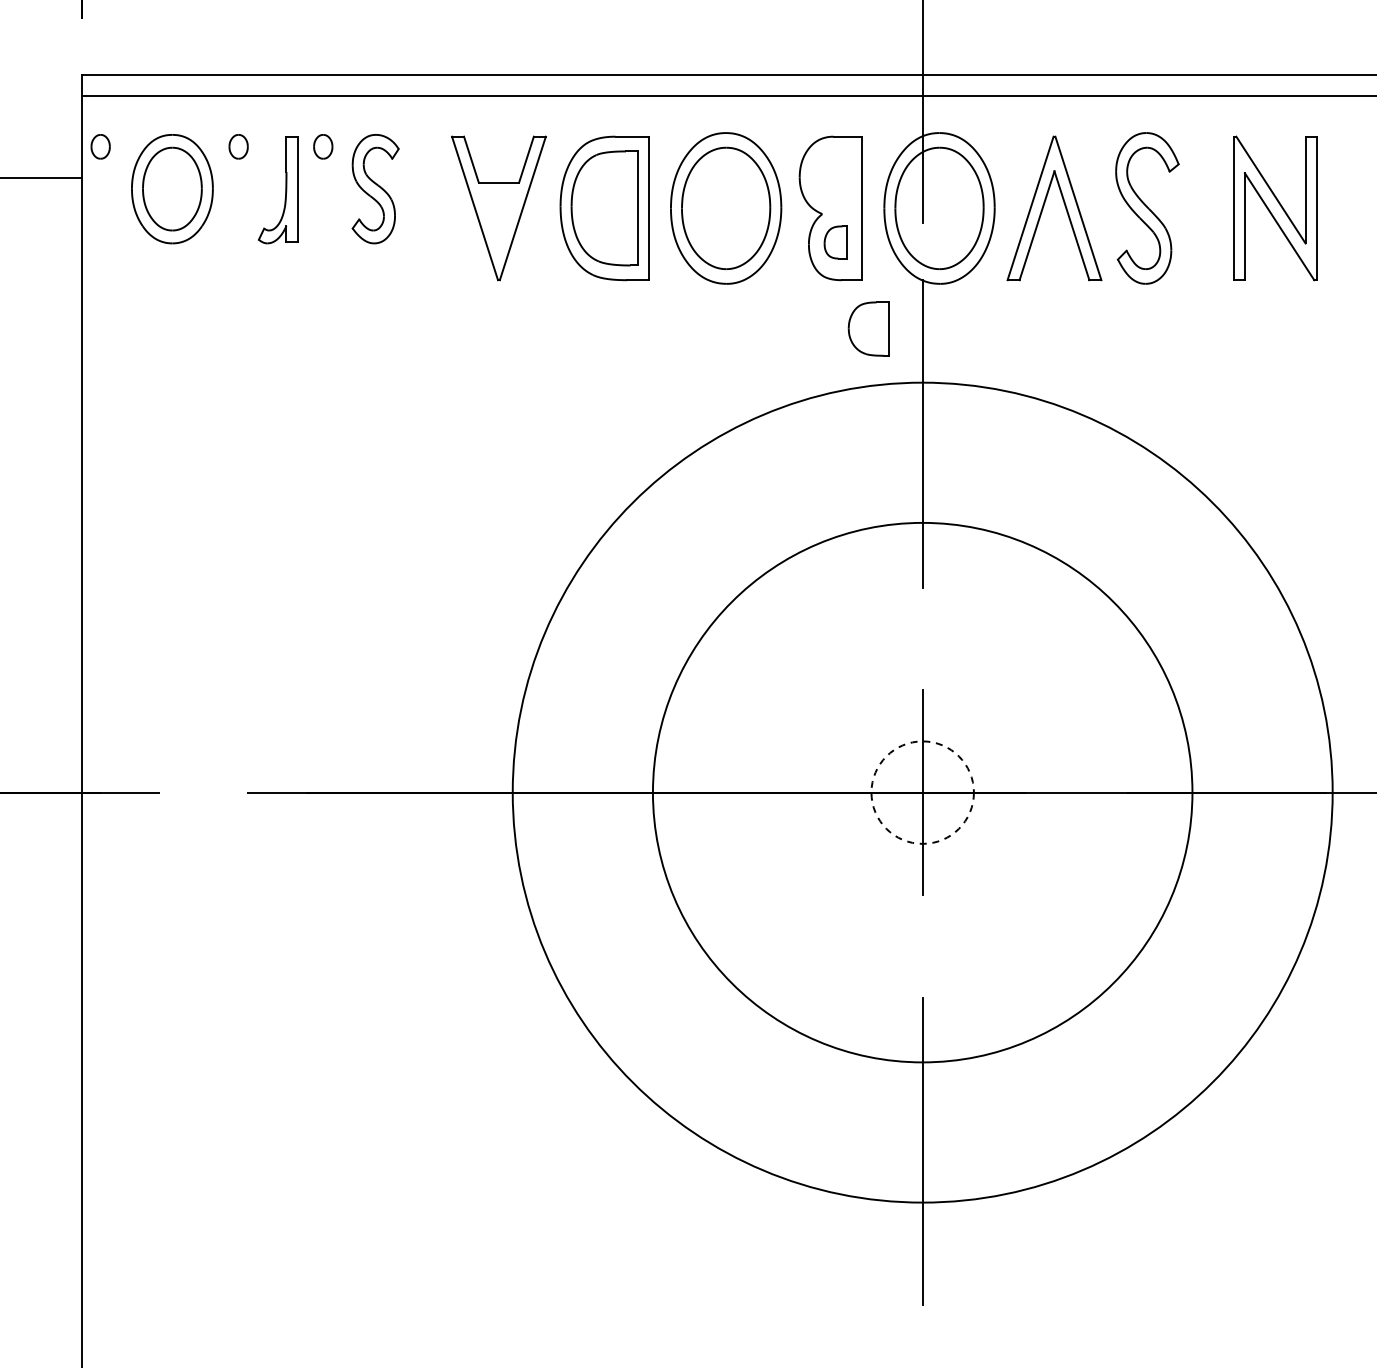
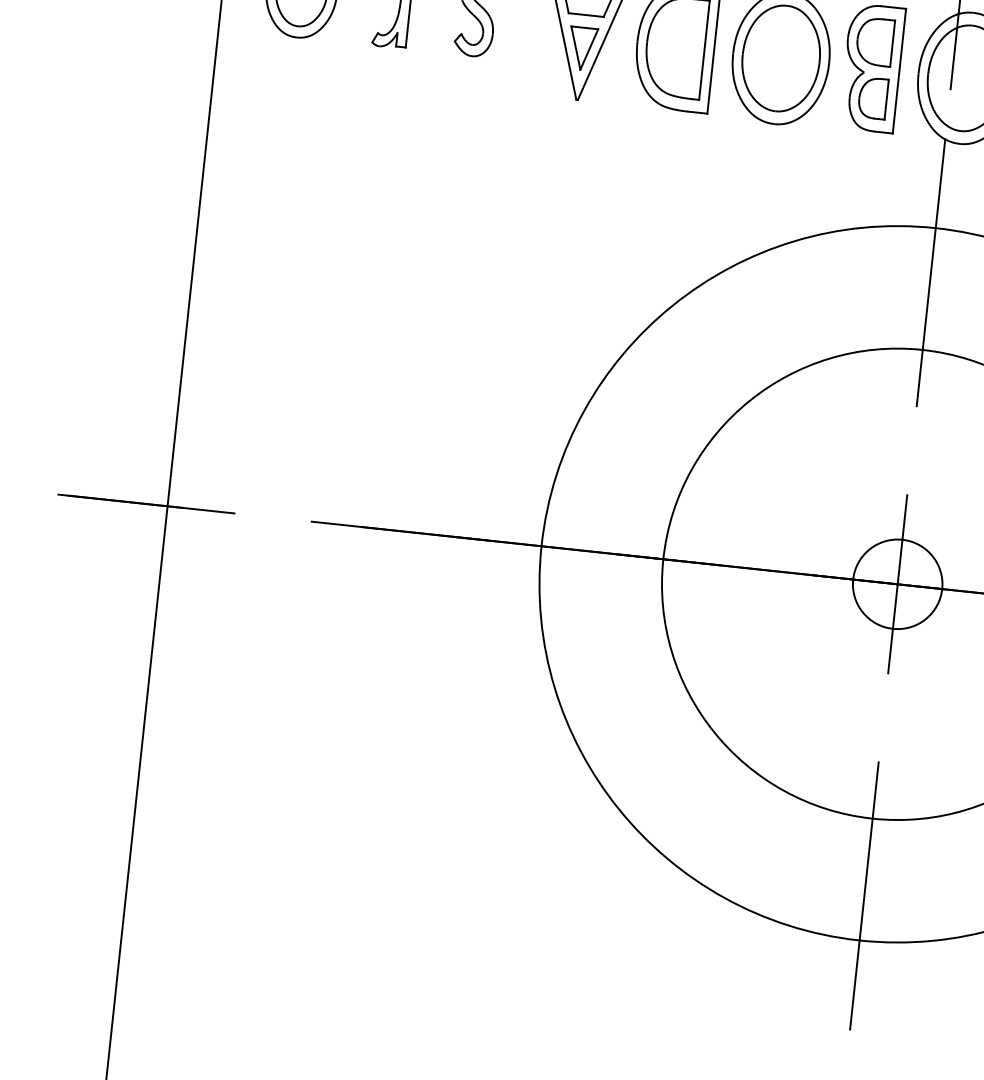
part: (498, 221) -> (582, 48), added
part: (835, 242) -> (873, 98), size x1.43
part: (868, 328) -> (874, 41), moved
circle: (922, 792) -> (897, 584), dashed -> solid

